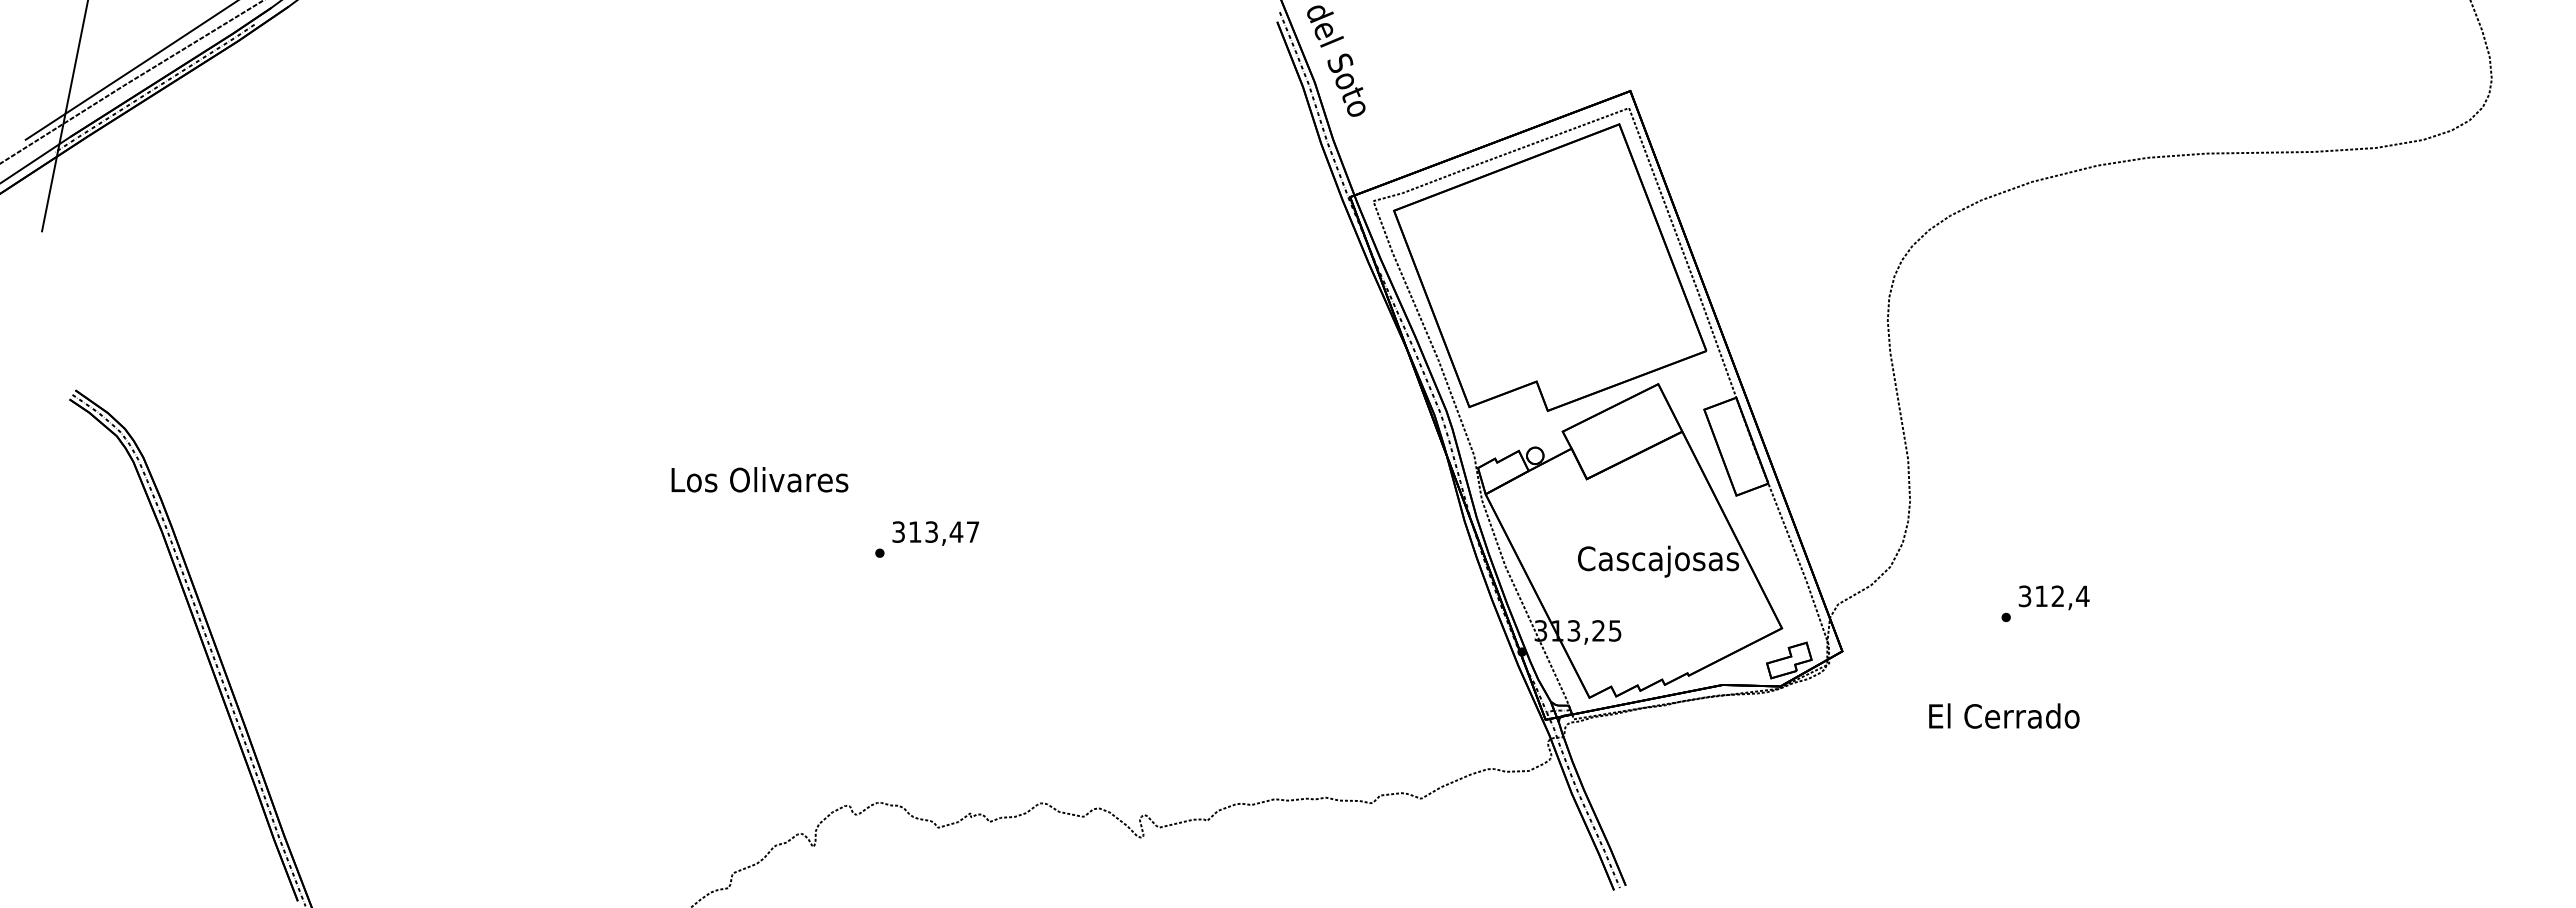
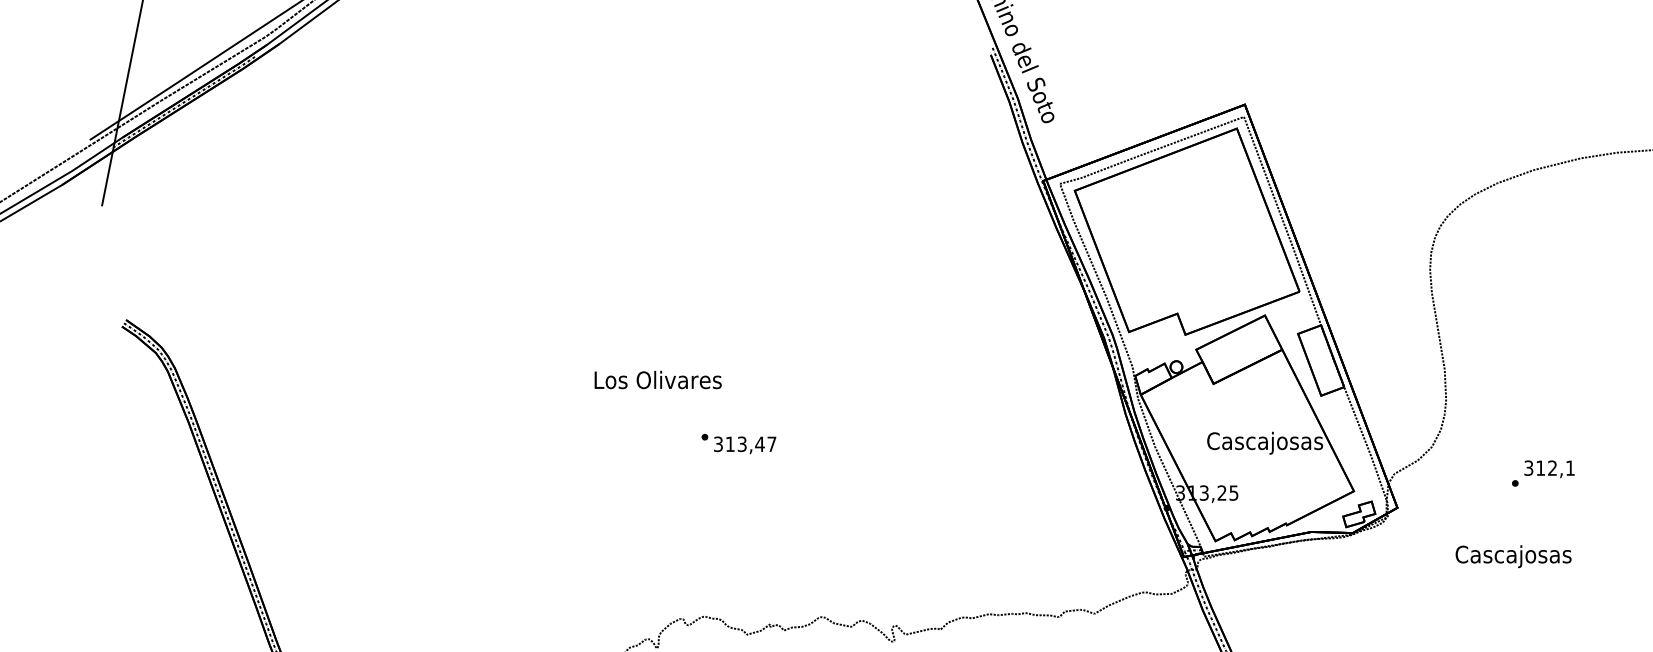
text: (759, 479) -> (657, 379), moved
text: (935, 533) -> (744, 445), moved
text: (2082, 595) -> (1570, 467), 312,4 -> 312,1
text: (2003, 719) -> (1513, 556), El Cerrado -> Cascajosas

